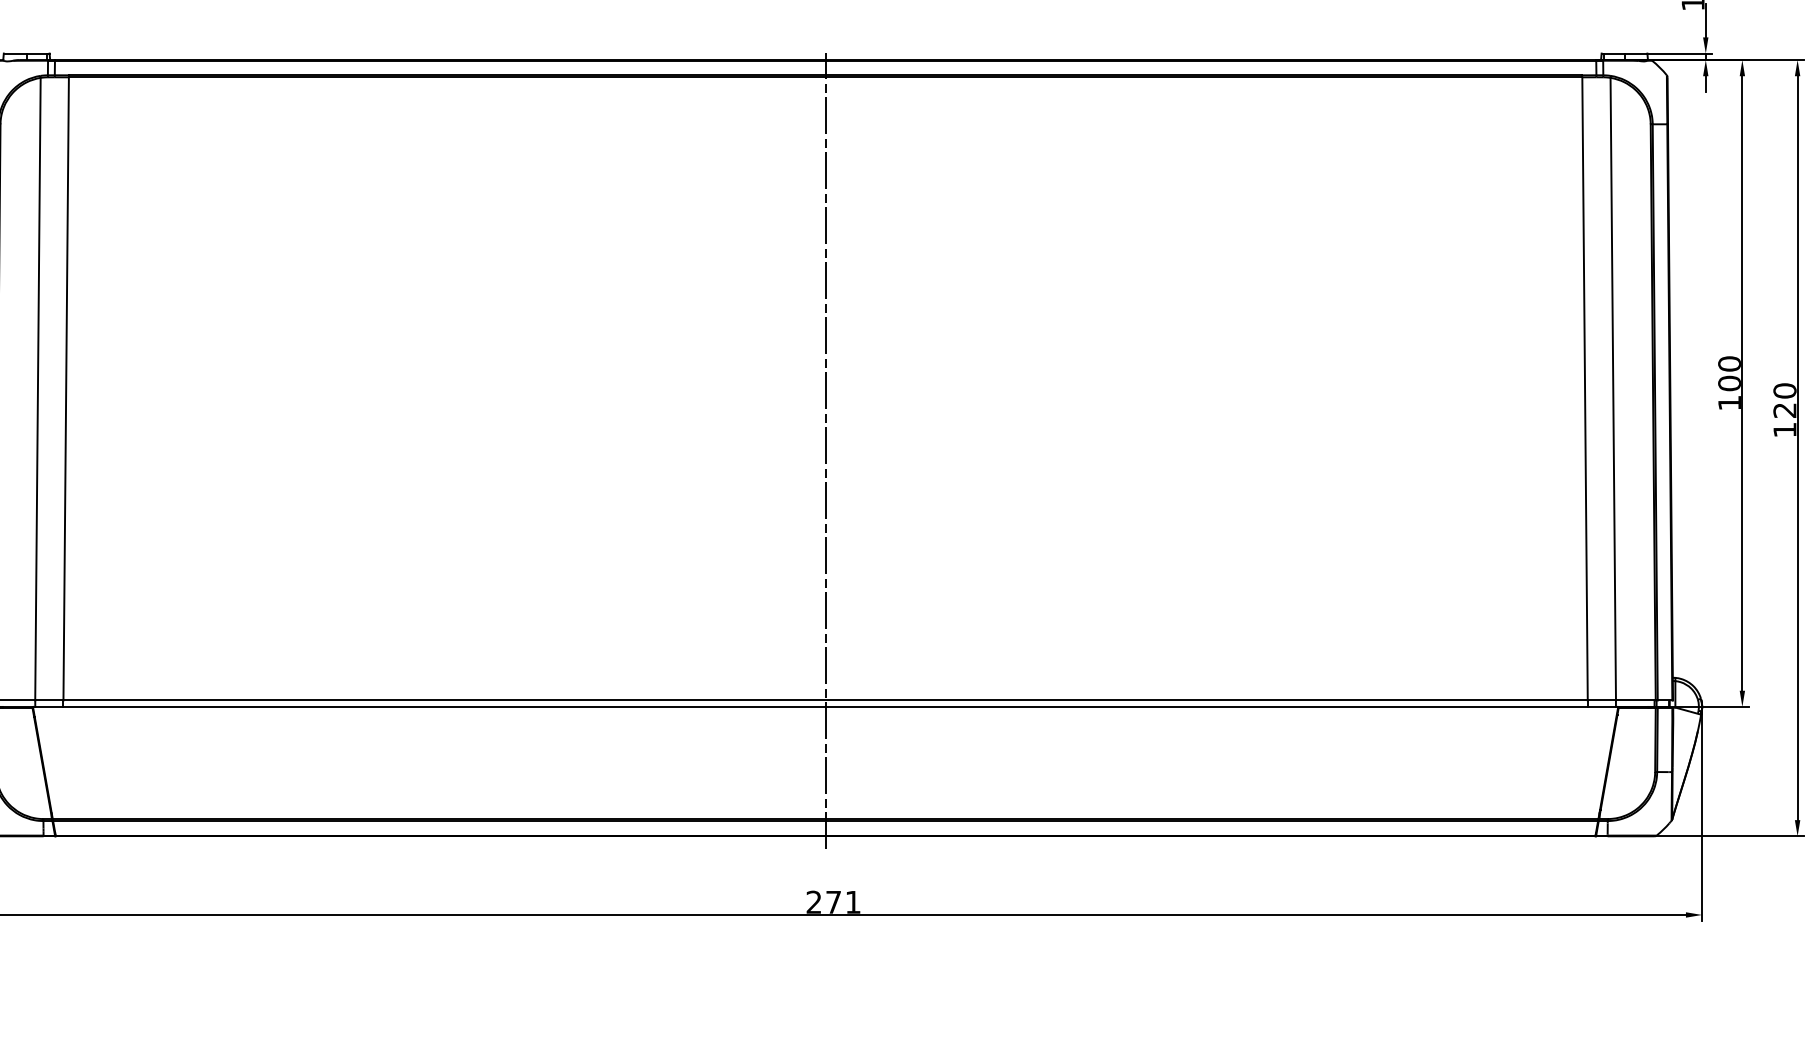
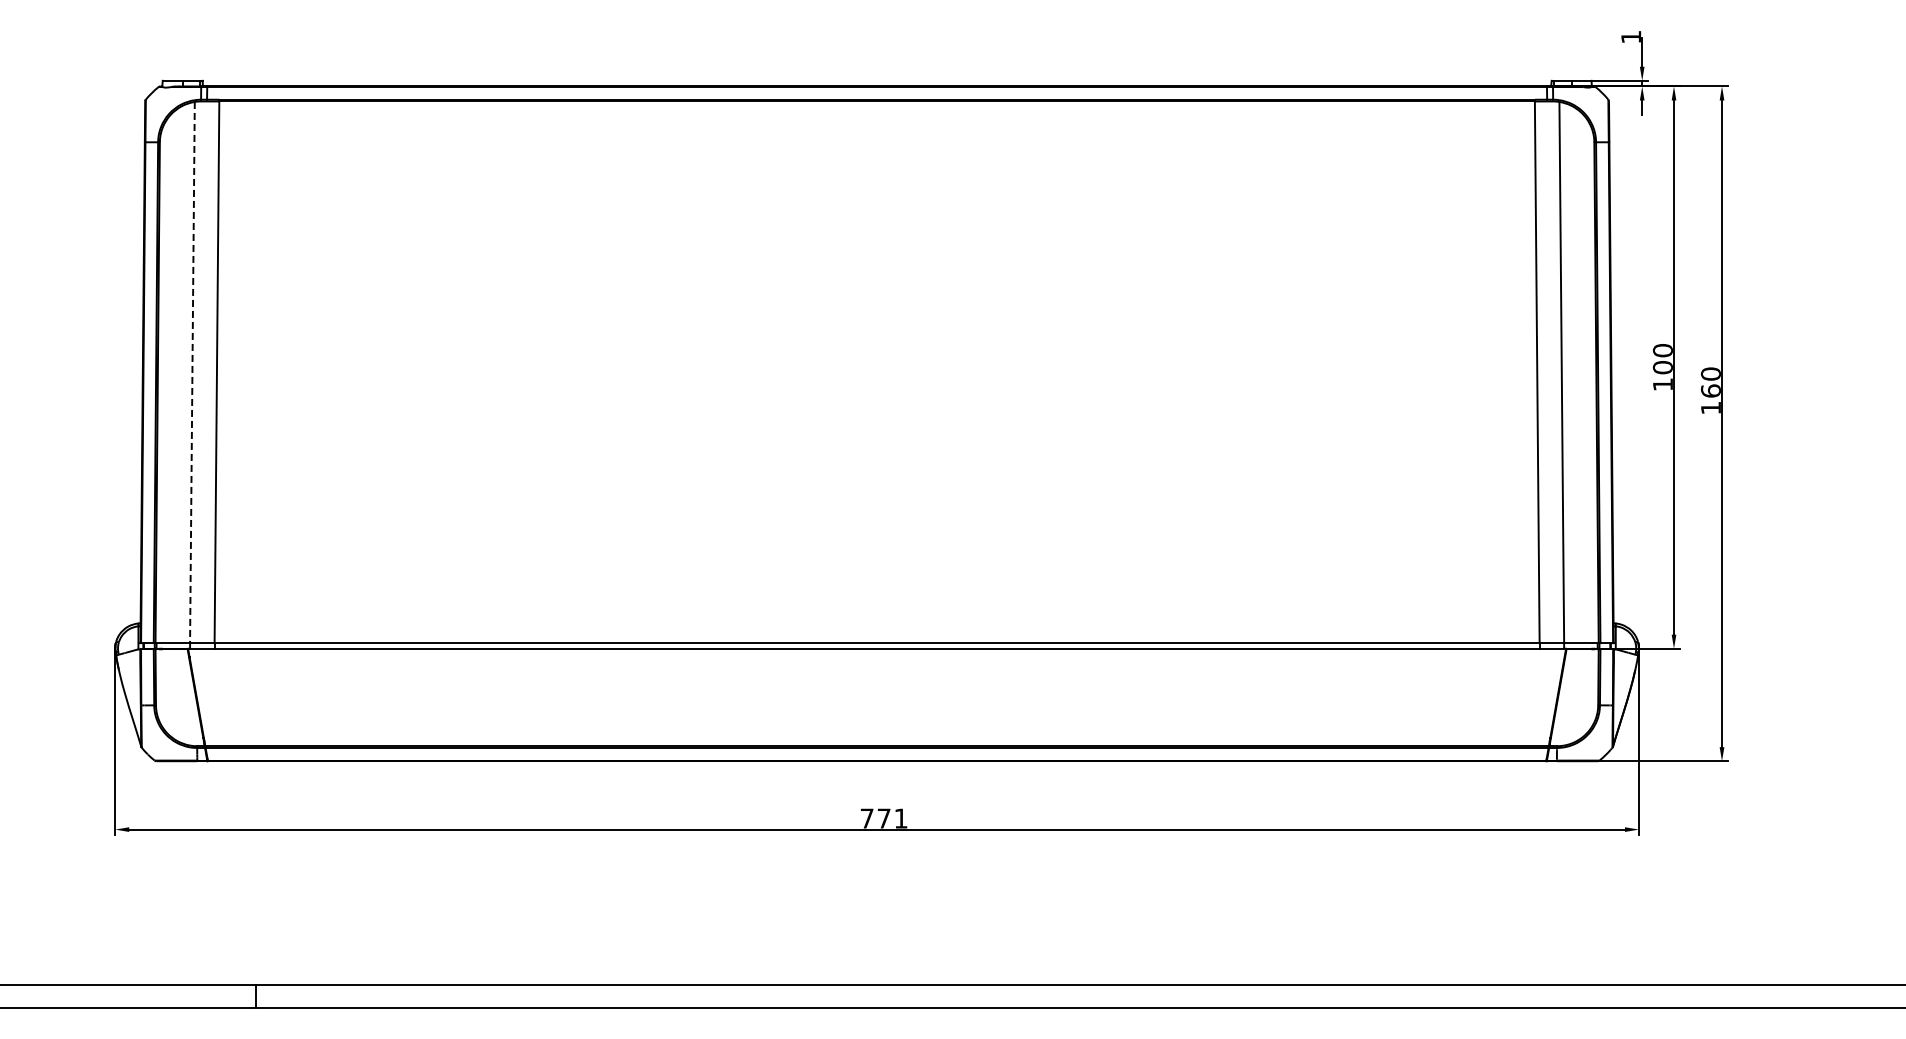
line: (38, 389) -> (192, 372), solid -> dashed
text: (1784, 409) -> (1710, 390), 120 -> 160
line: (826, 451) -> (877, 426), removed
text: (813, 902) -> (866, 818), 271 -> 771

